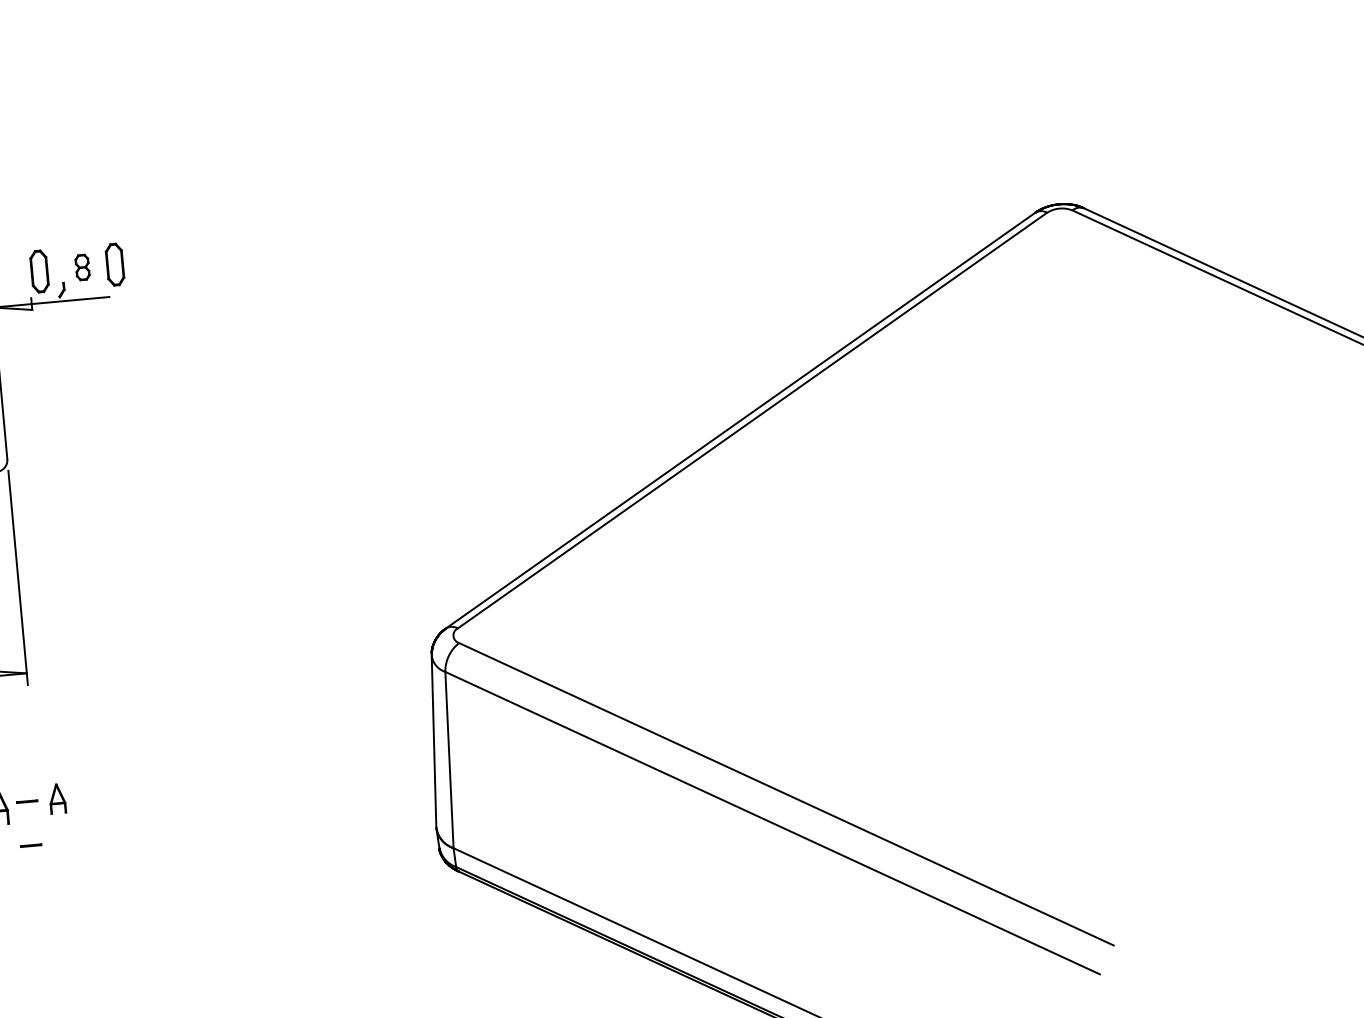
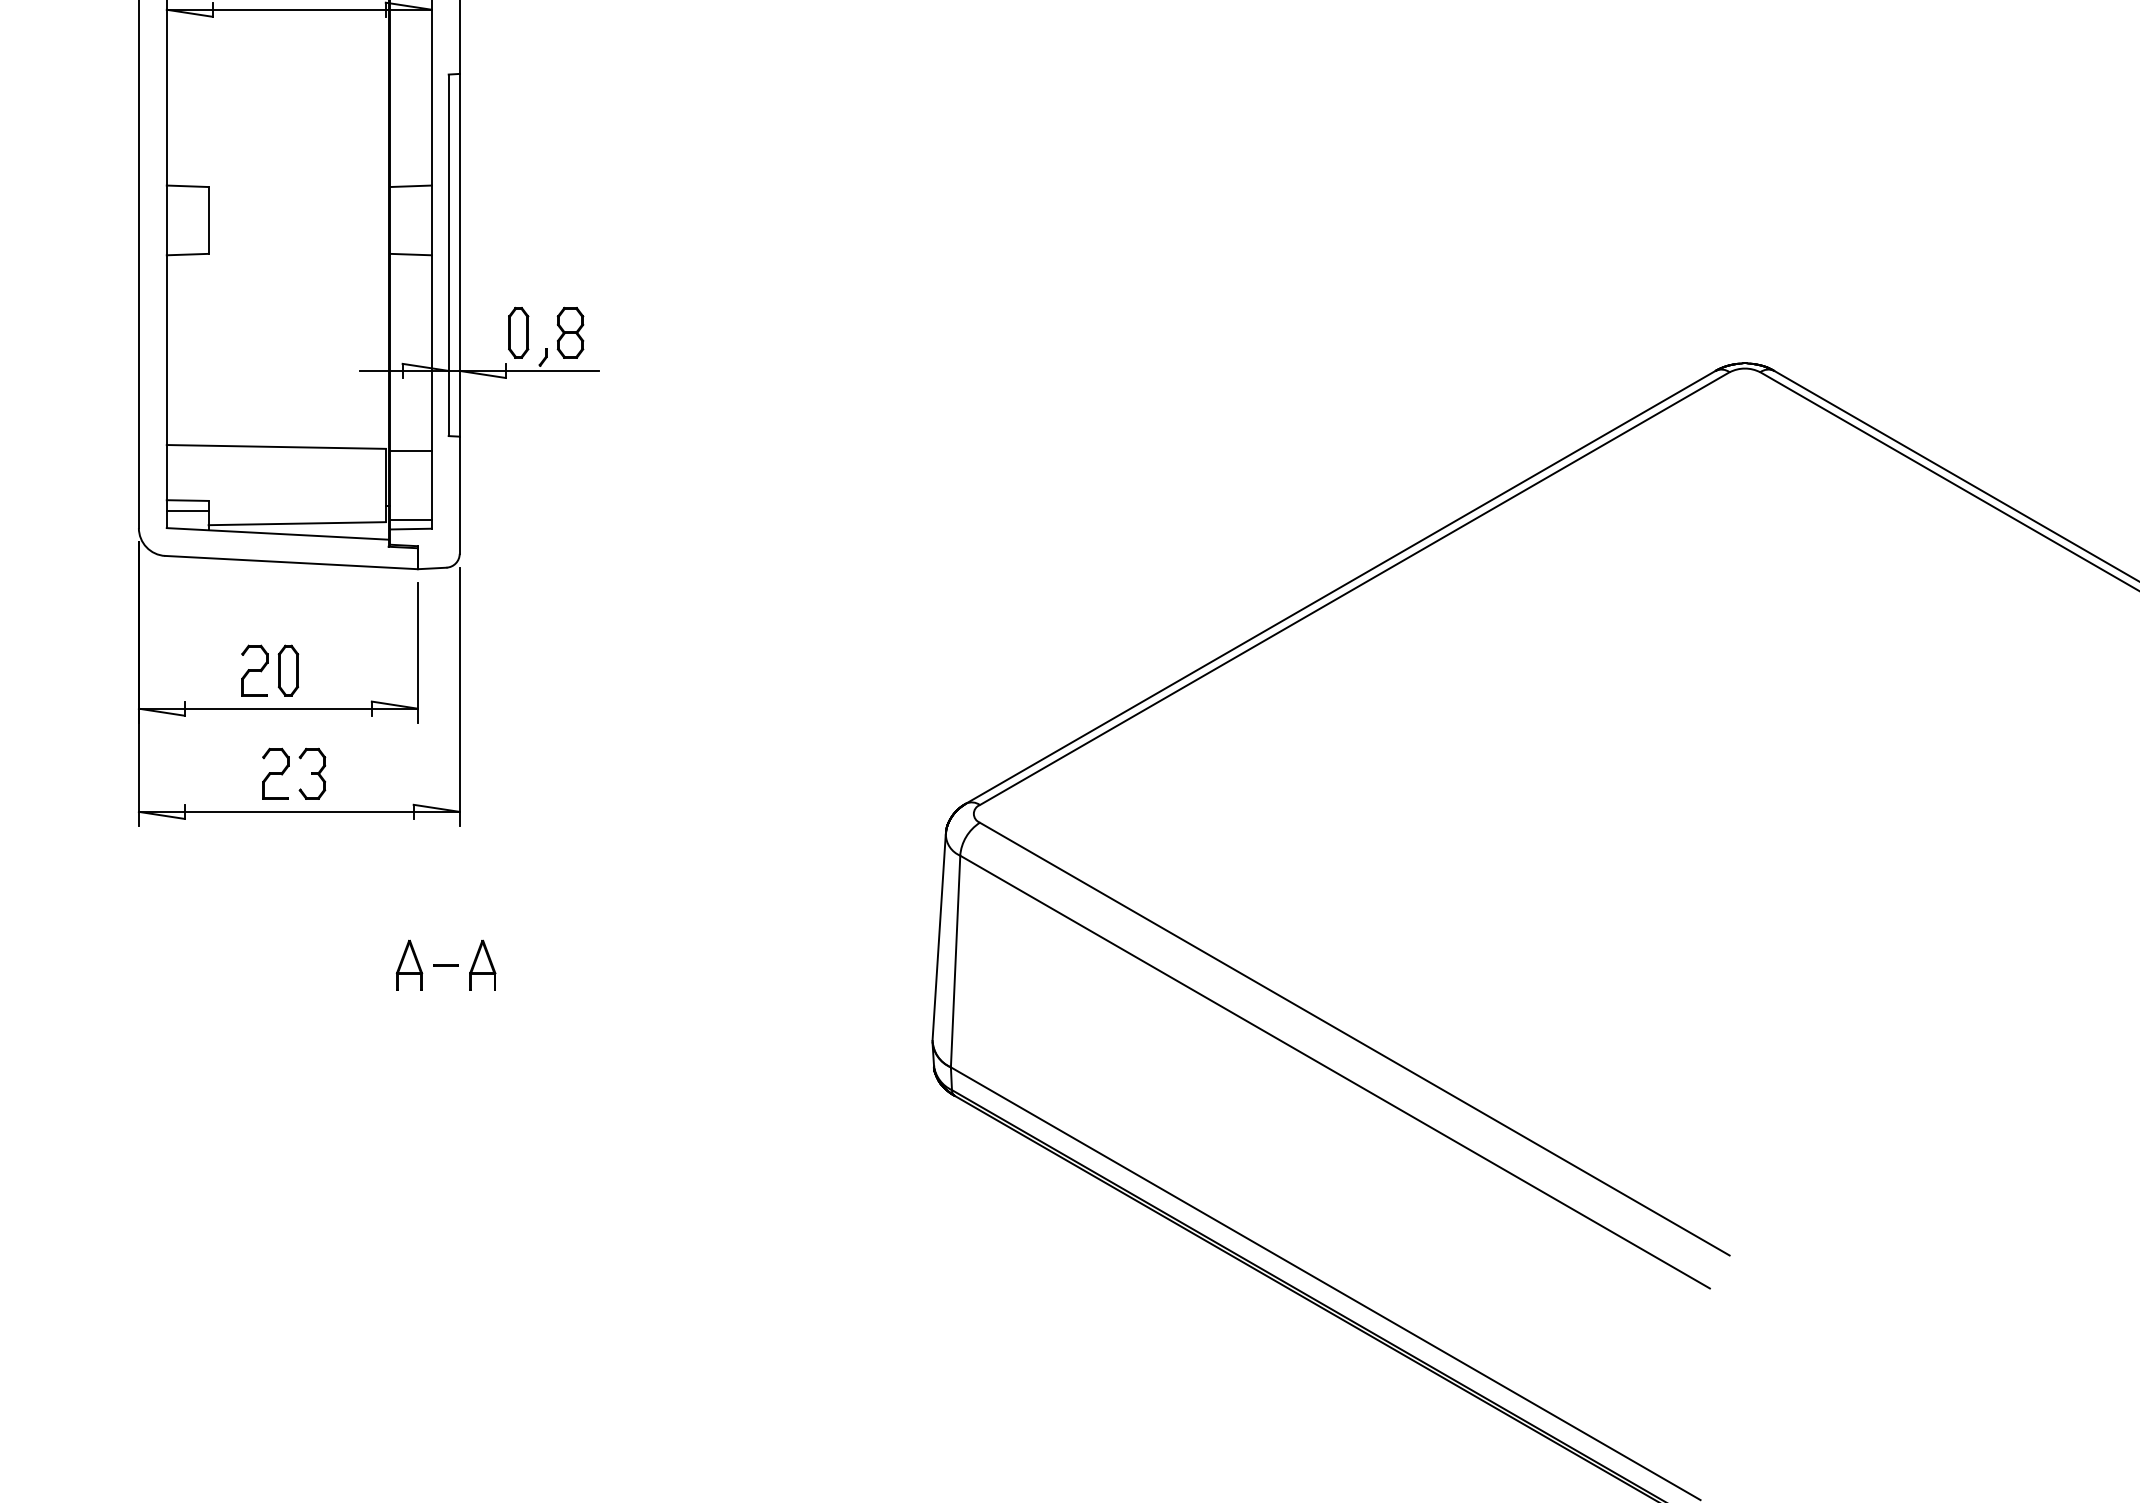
part: (114, 264) -> (609, 332), removed
part: (82, 267) -> (570, 332), size x1.67
part: (57, 798) -> (482, 964), size x1.43
line: (30, 845) -> (445, 1018), removed

